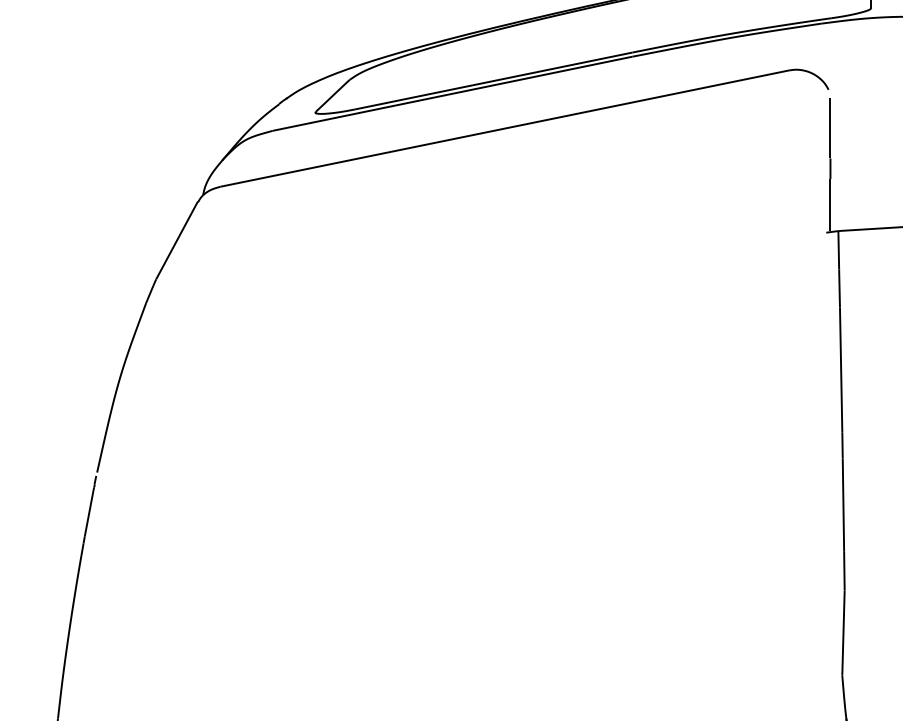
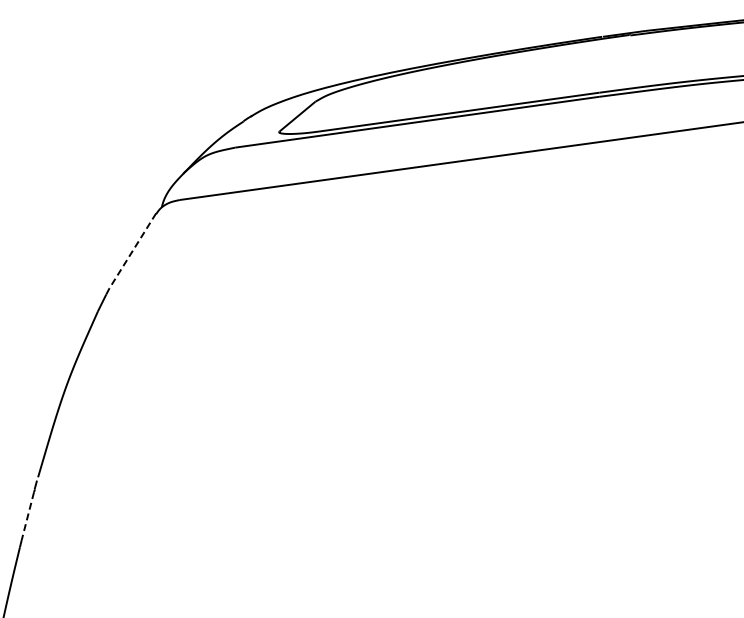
line: (176, 240) -> (132, 250), solid -> dashed
line: (89, 512) -> (27, 516), solid -> dashed

